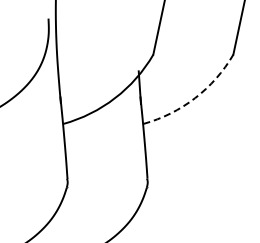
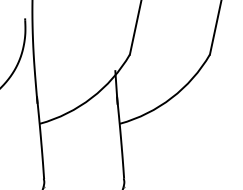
arc: (195, 98) -> (172, 98), dashed -> solid

